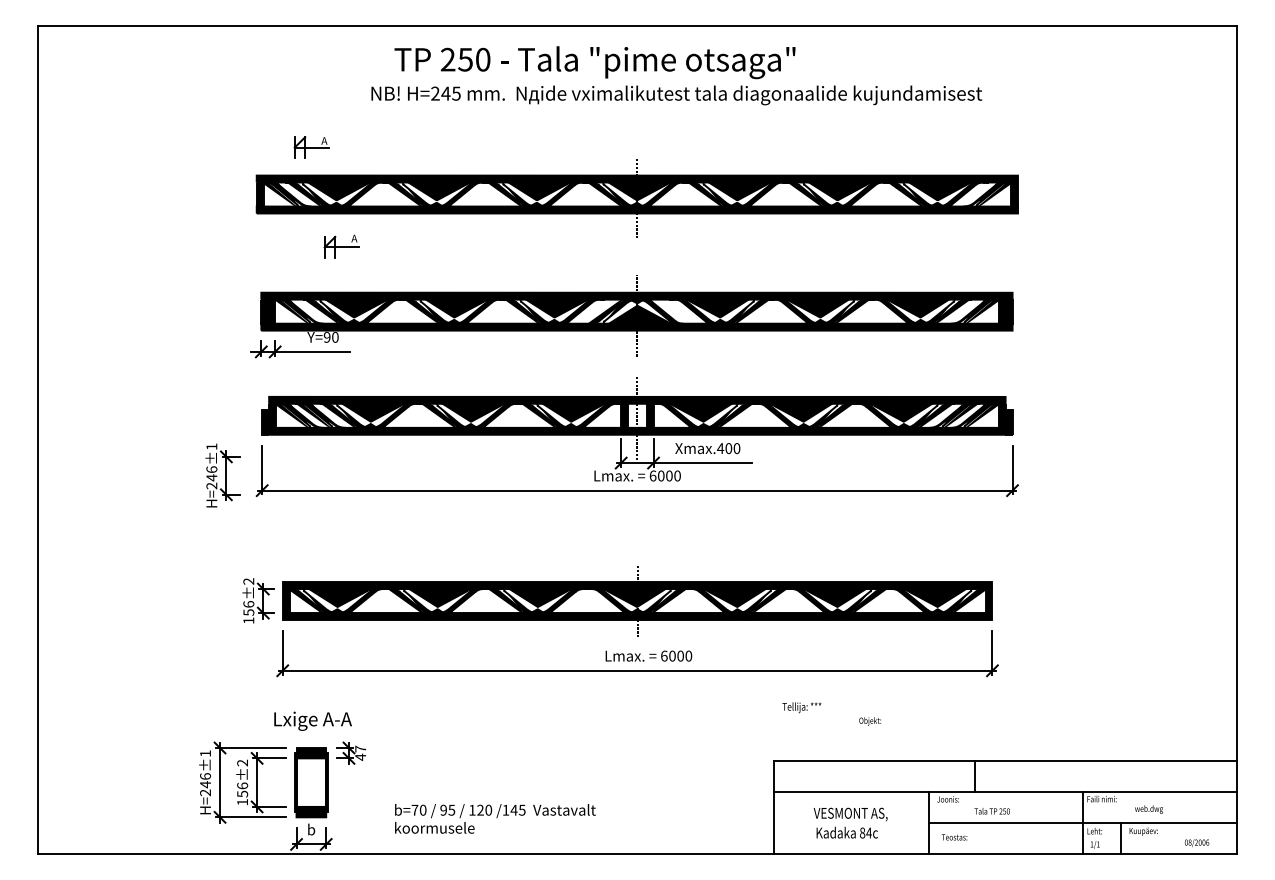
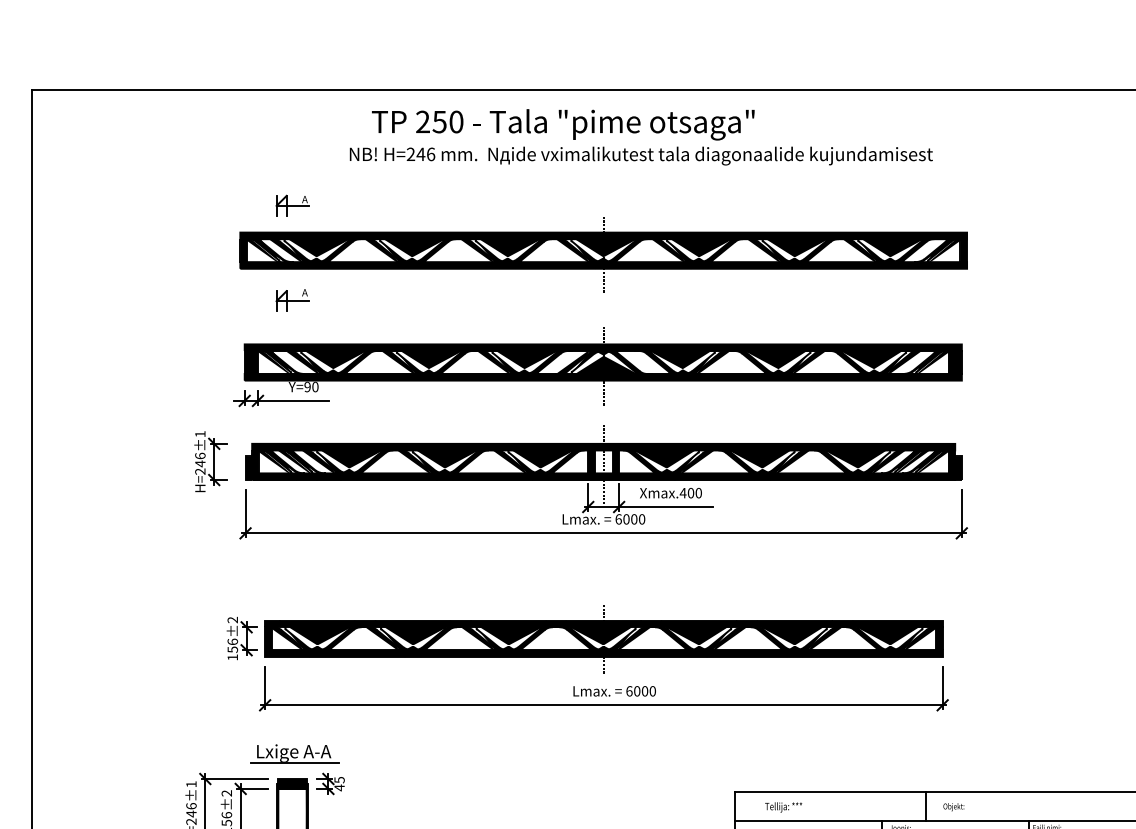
text: (456, 93) -> (431, 154), H=245 -> H=246
part: (341, 246) -> (292, 300), moved
part: (222, 475) -> (210, 461), moved
text: (801, 707) -> (783, 807), moved
text: (870, 721) -> (954, 807), moved
line: (313, 731) -> (294, 763), added
text: (360, 748) -> (339, 779), 47 -> 45

